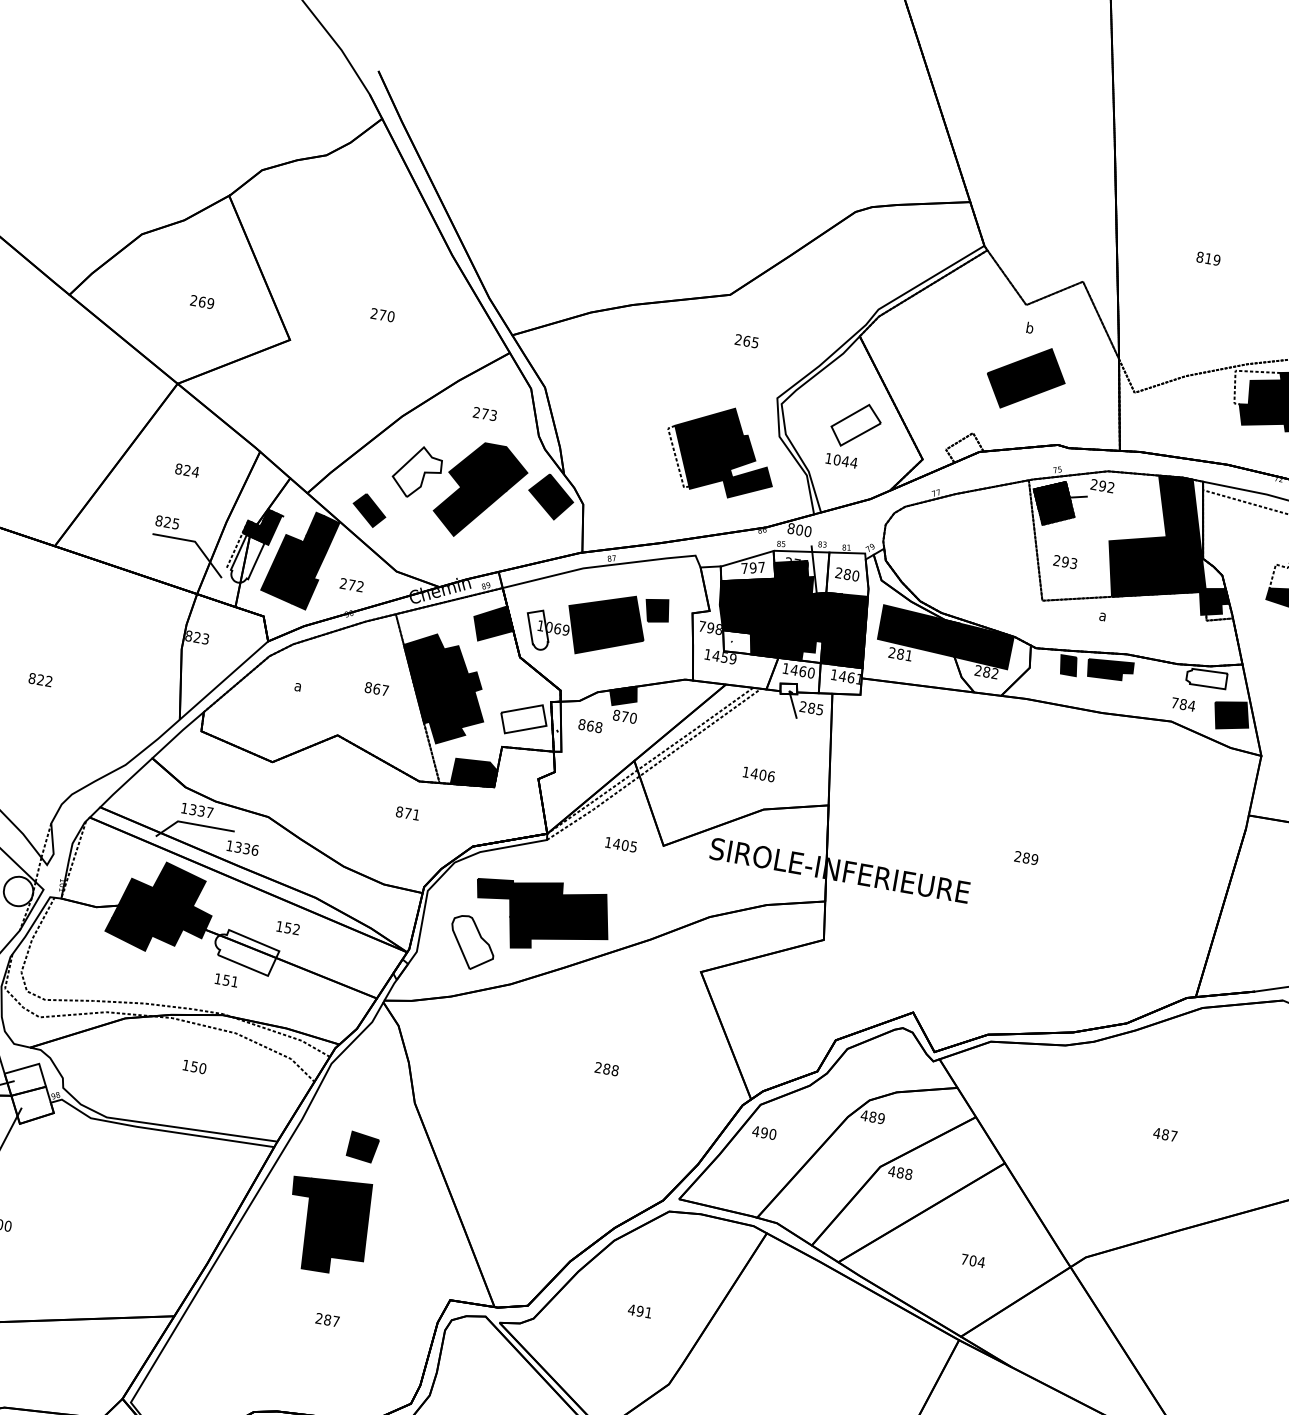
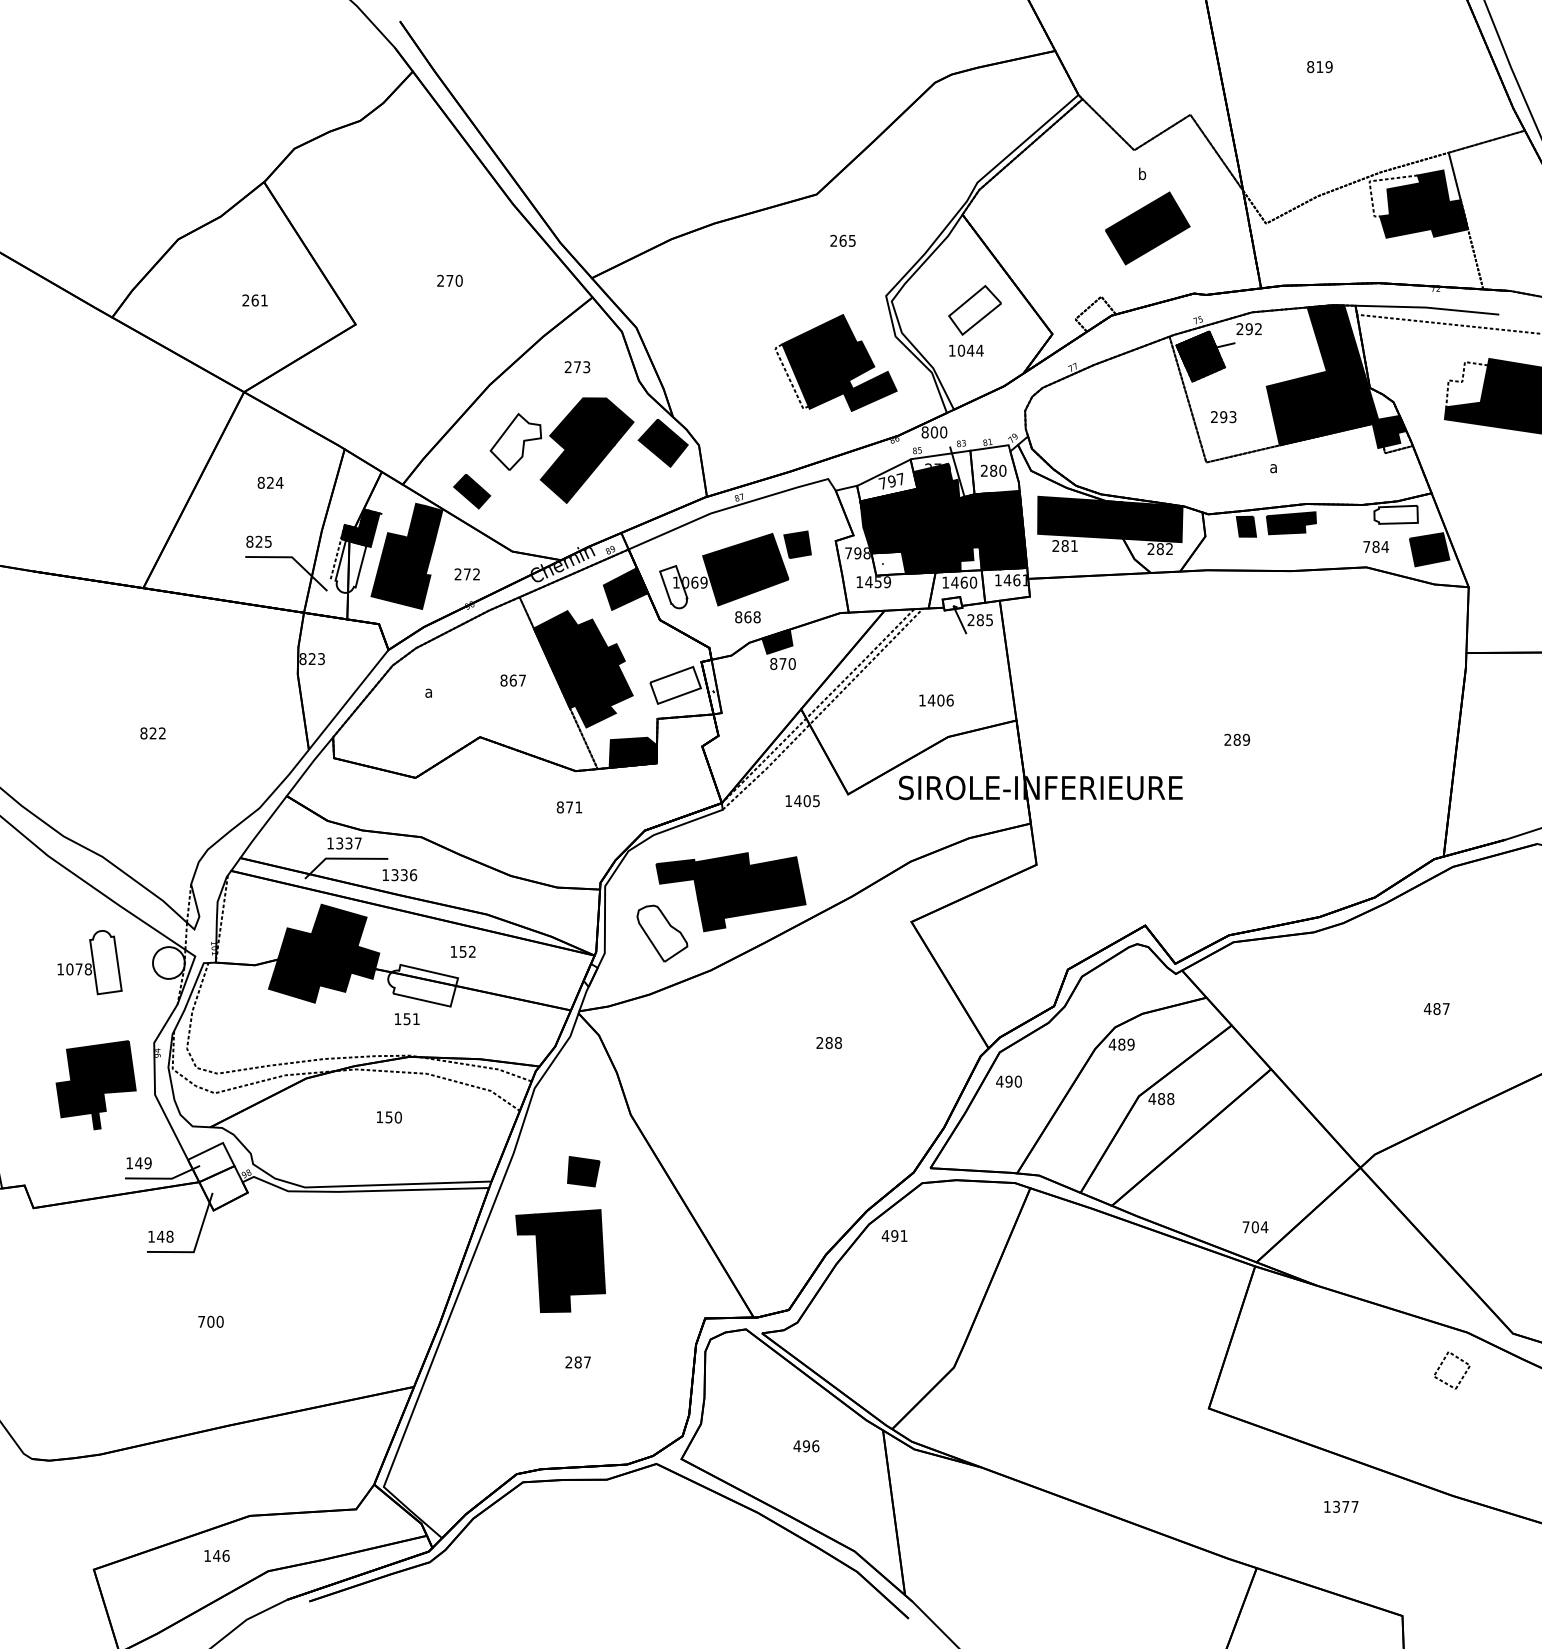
text: (209, 303) -> (263, 300), 269 -> 261
text: (590, 726) -> (747, 617), moved
text: (973, 1261) -> (1255, 1227), moved
text: (639, 1310) -> (894, 1235), moved

